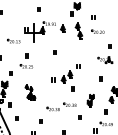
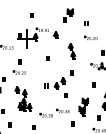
part: (78, 30) -> (71, 50), moved
part: (30, 92) -> (23, 98), size x1.67
part: (90, 100) -> (83, 106), size x1.43

